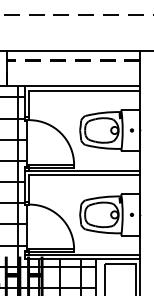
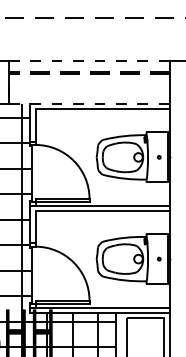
line: (73, 50) -> (88, 60), solid -> dashed
line: (73, 86) -> (88, 104), solid -> dashed

